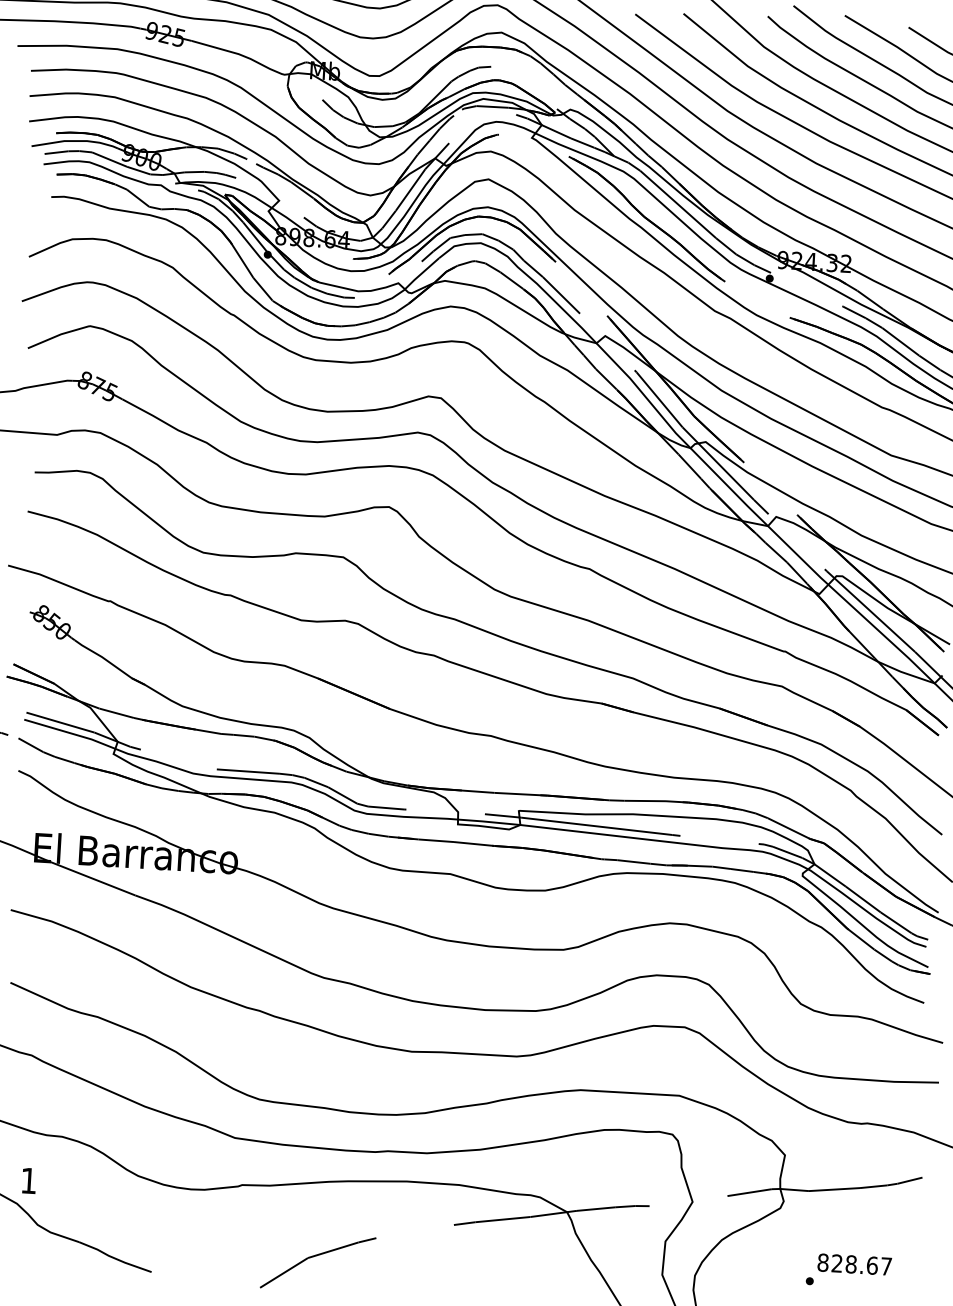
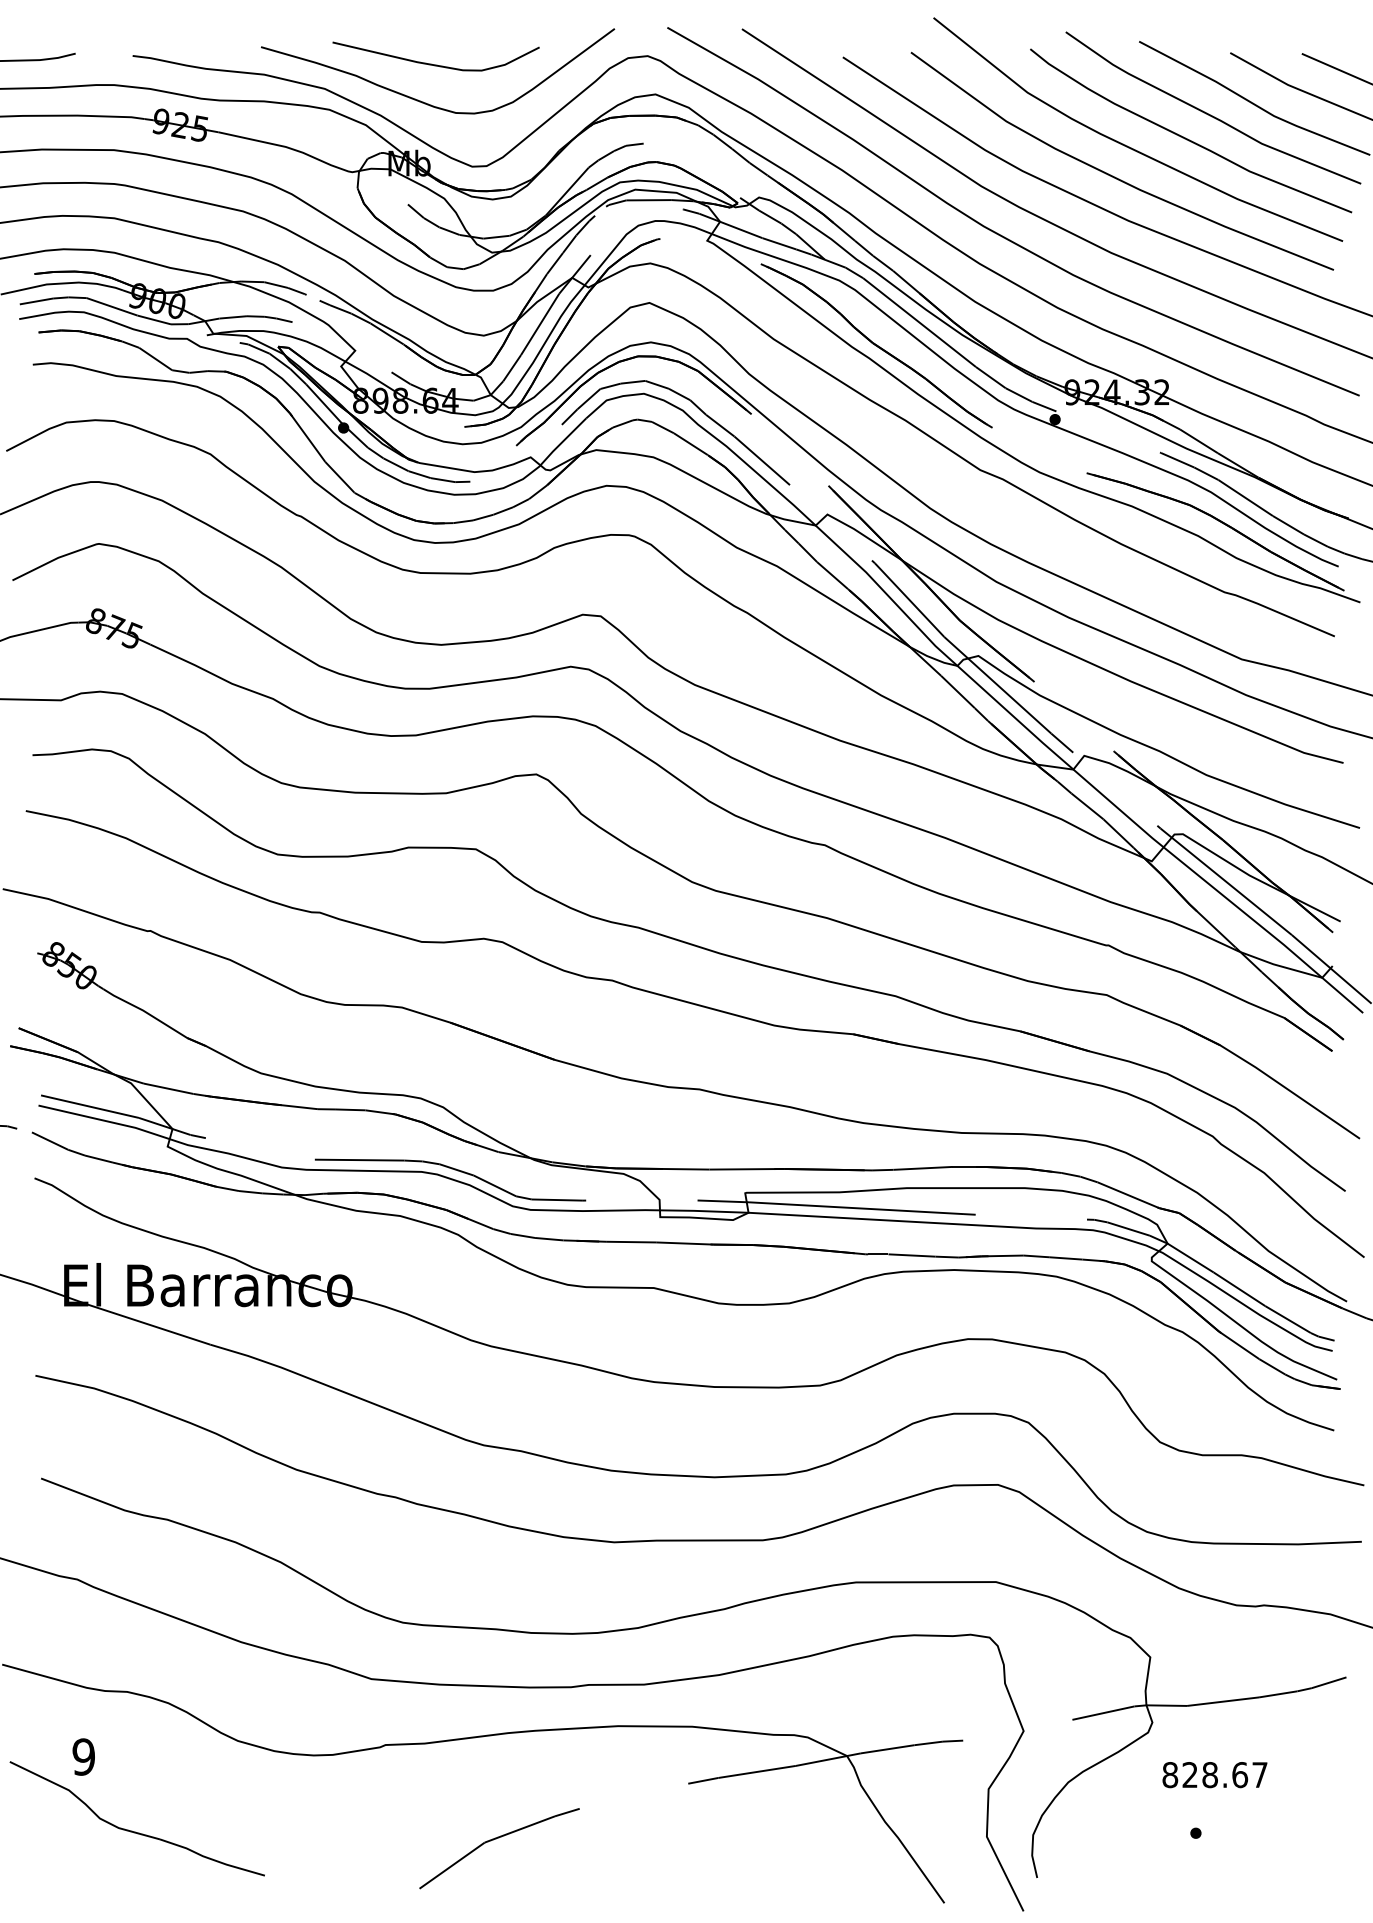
text: (28, 1180) -> (83, 1756), 1 -> 9
text: (854, 1264) -> (1214, 1775), moved

